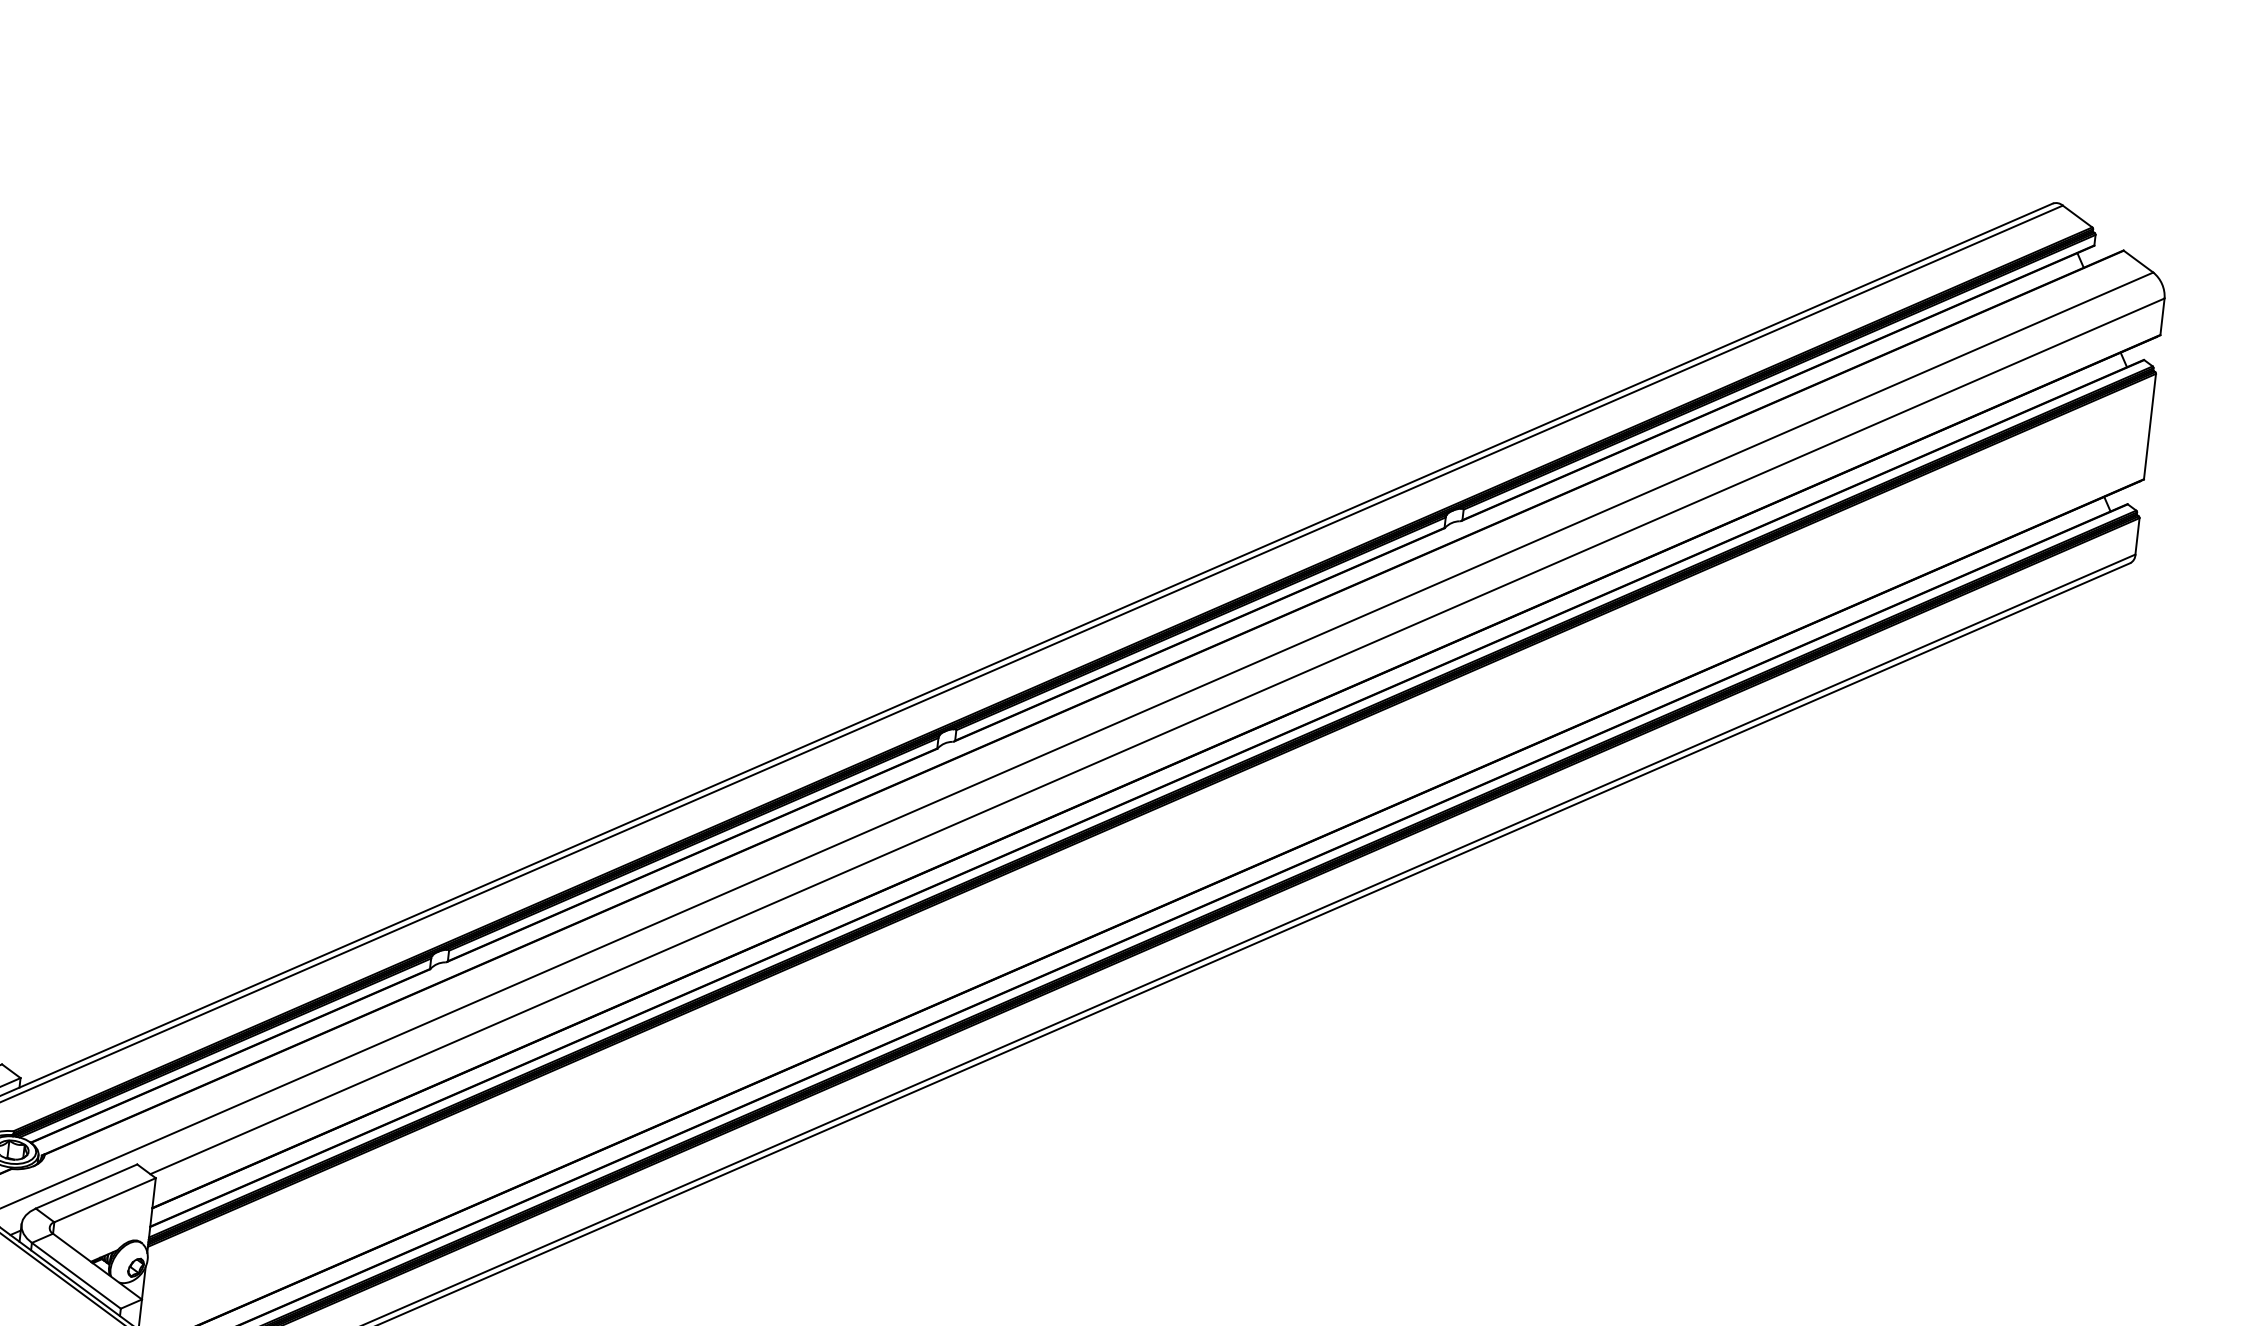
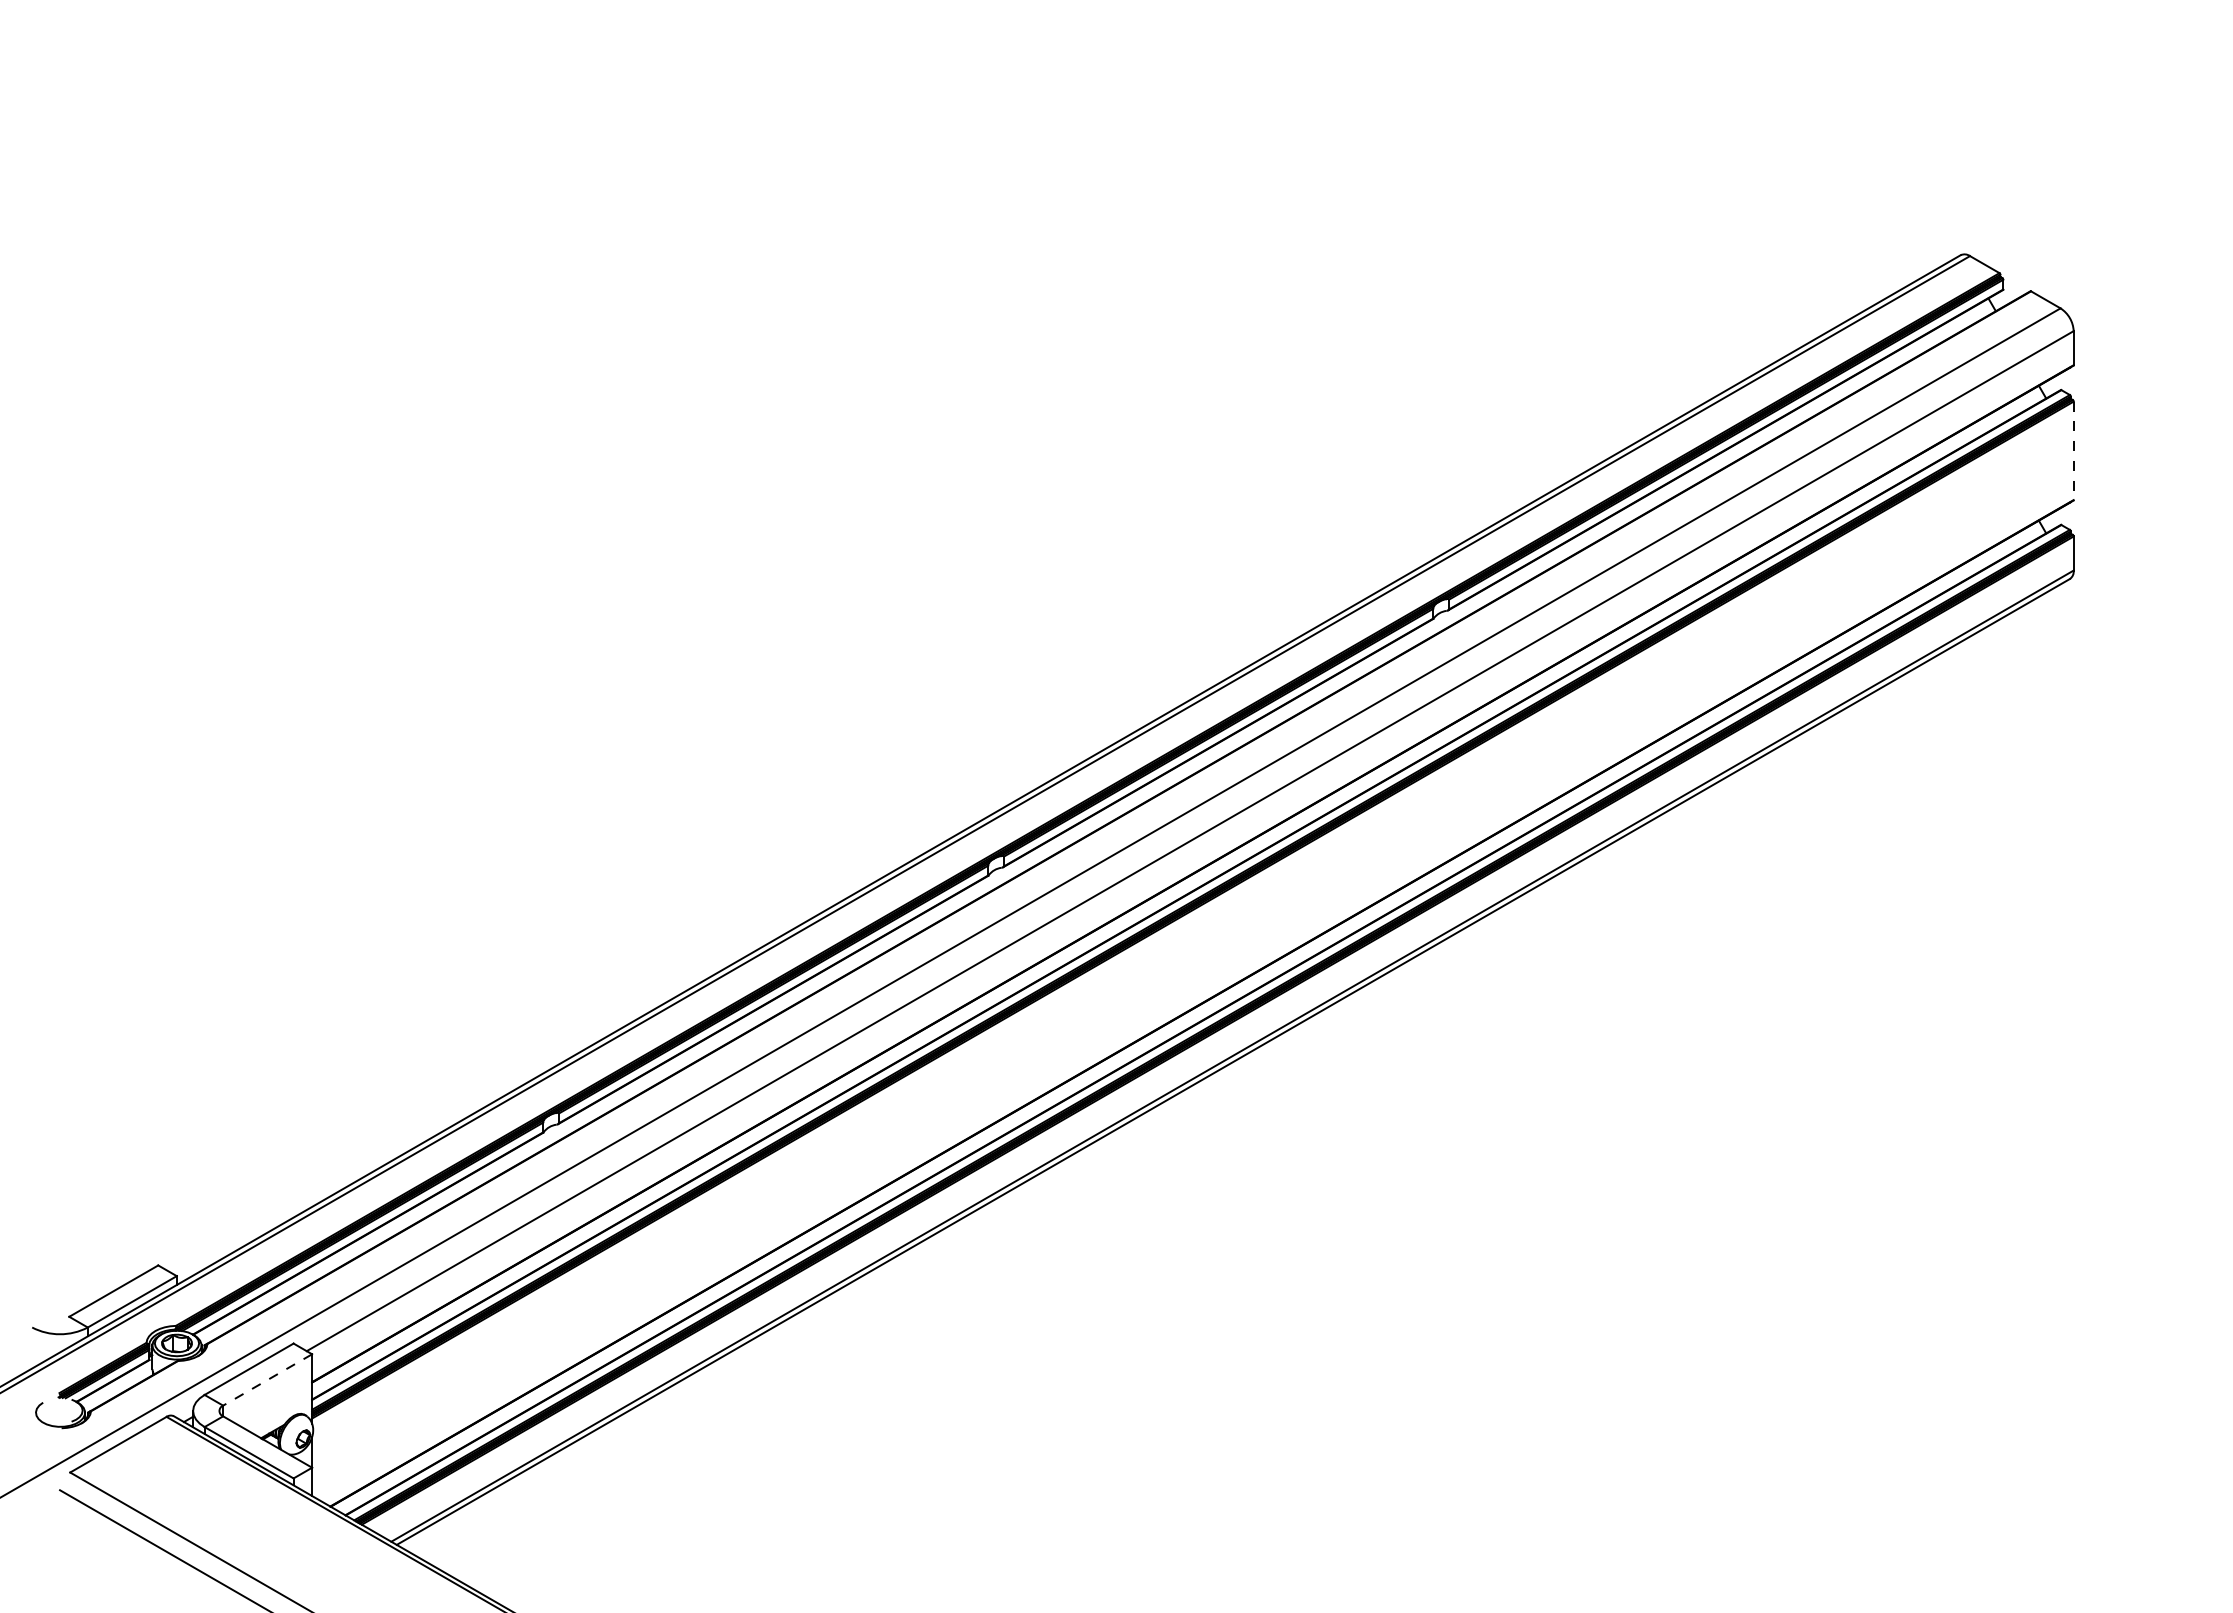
line: (2149, 427) -> (2073, 451), solid -> dashed
line: (104, 1200) -> (267, 1380), solid -> dashed

